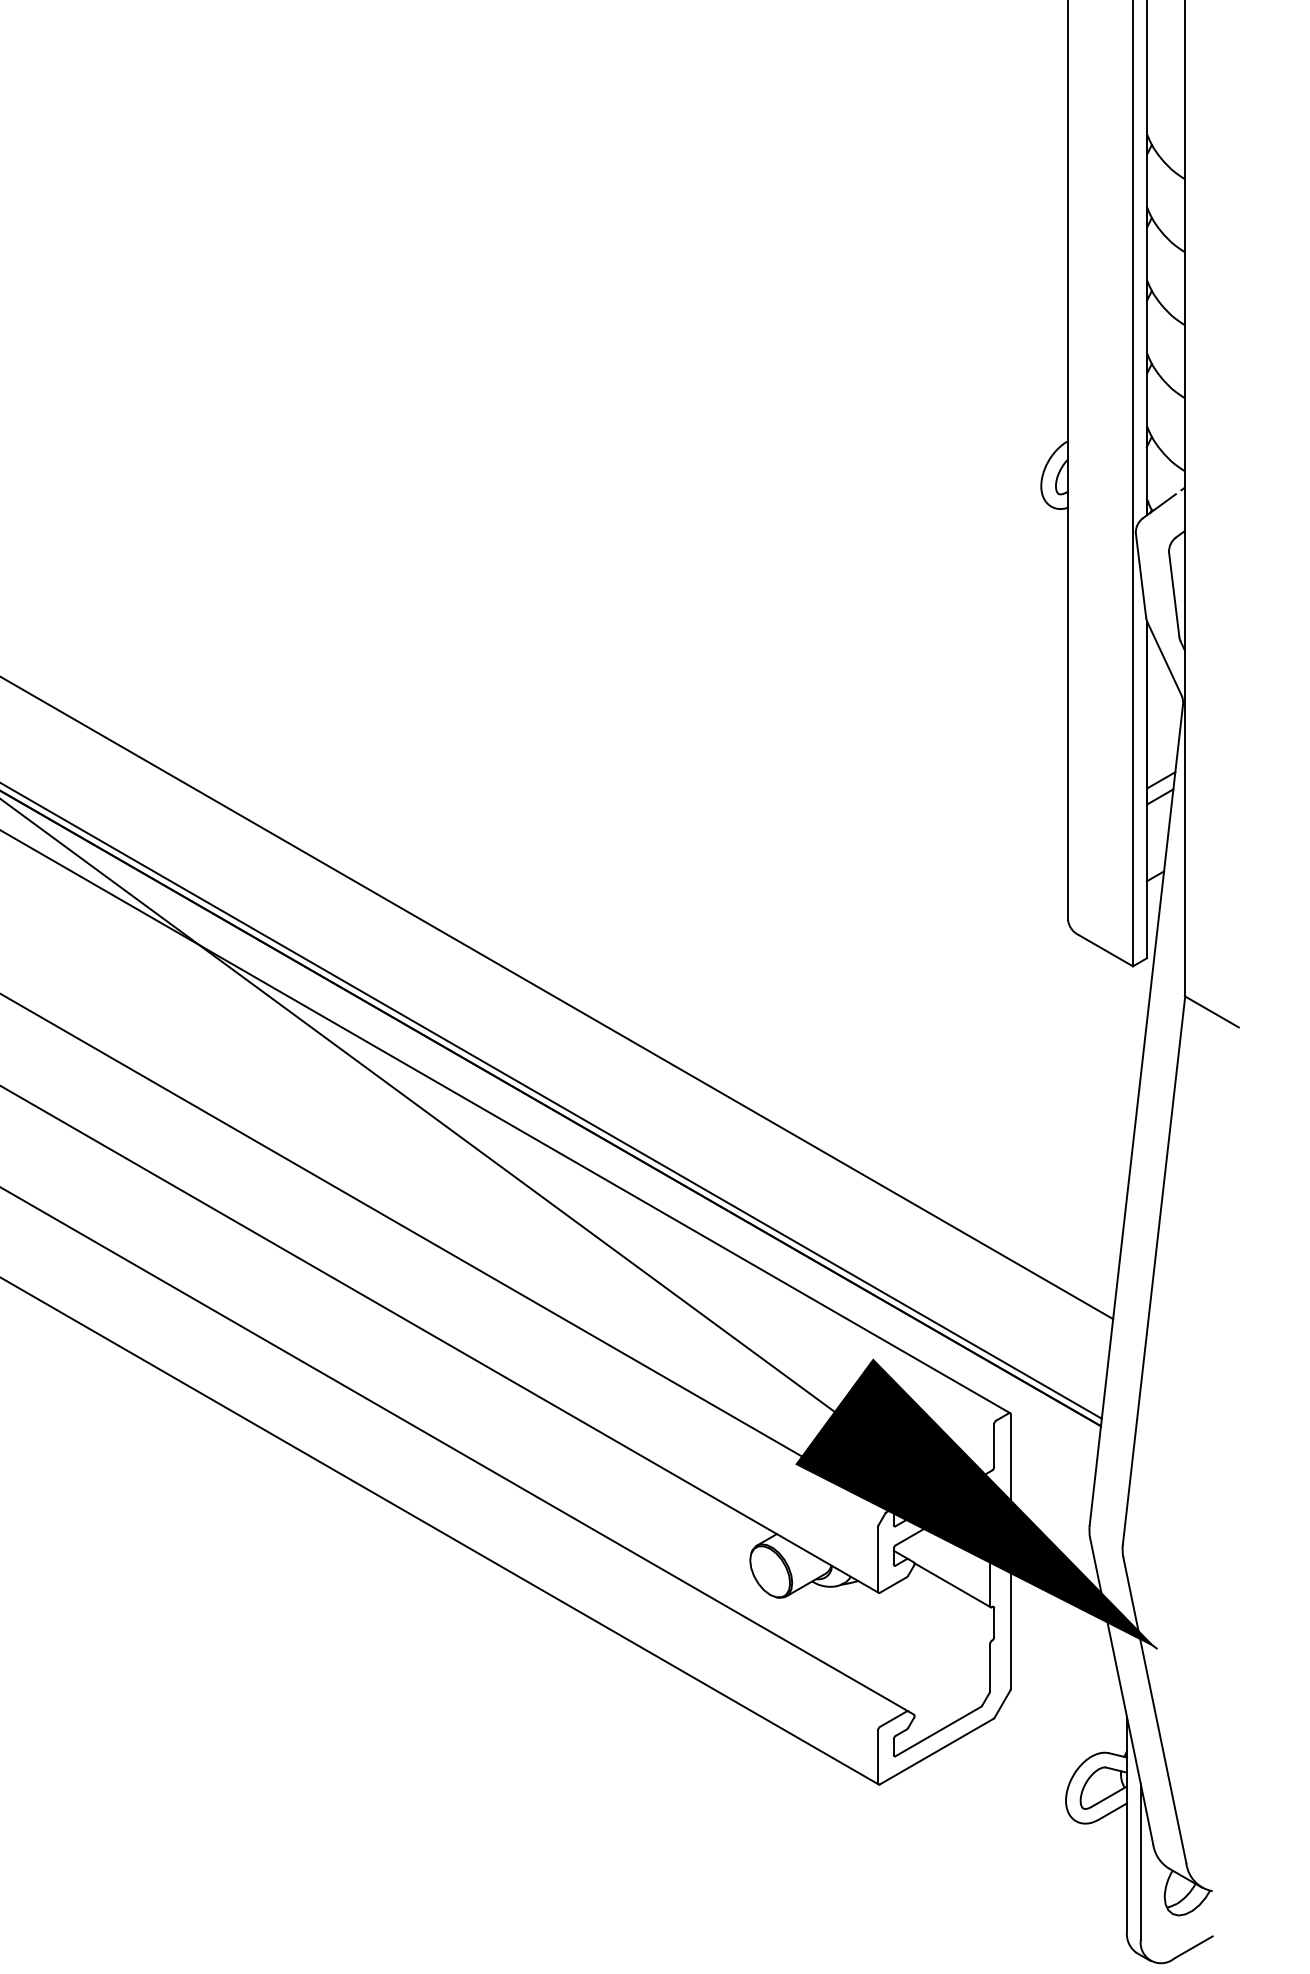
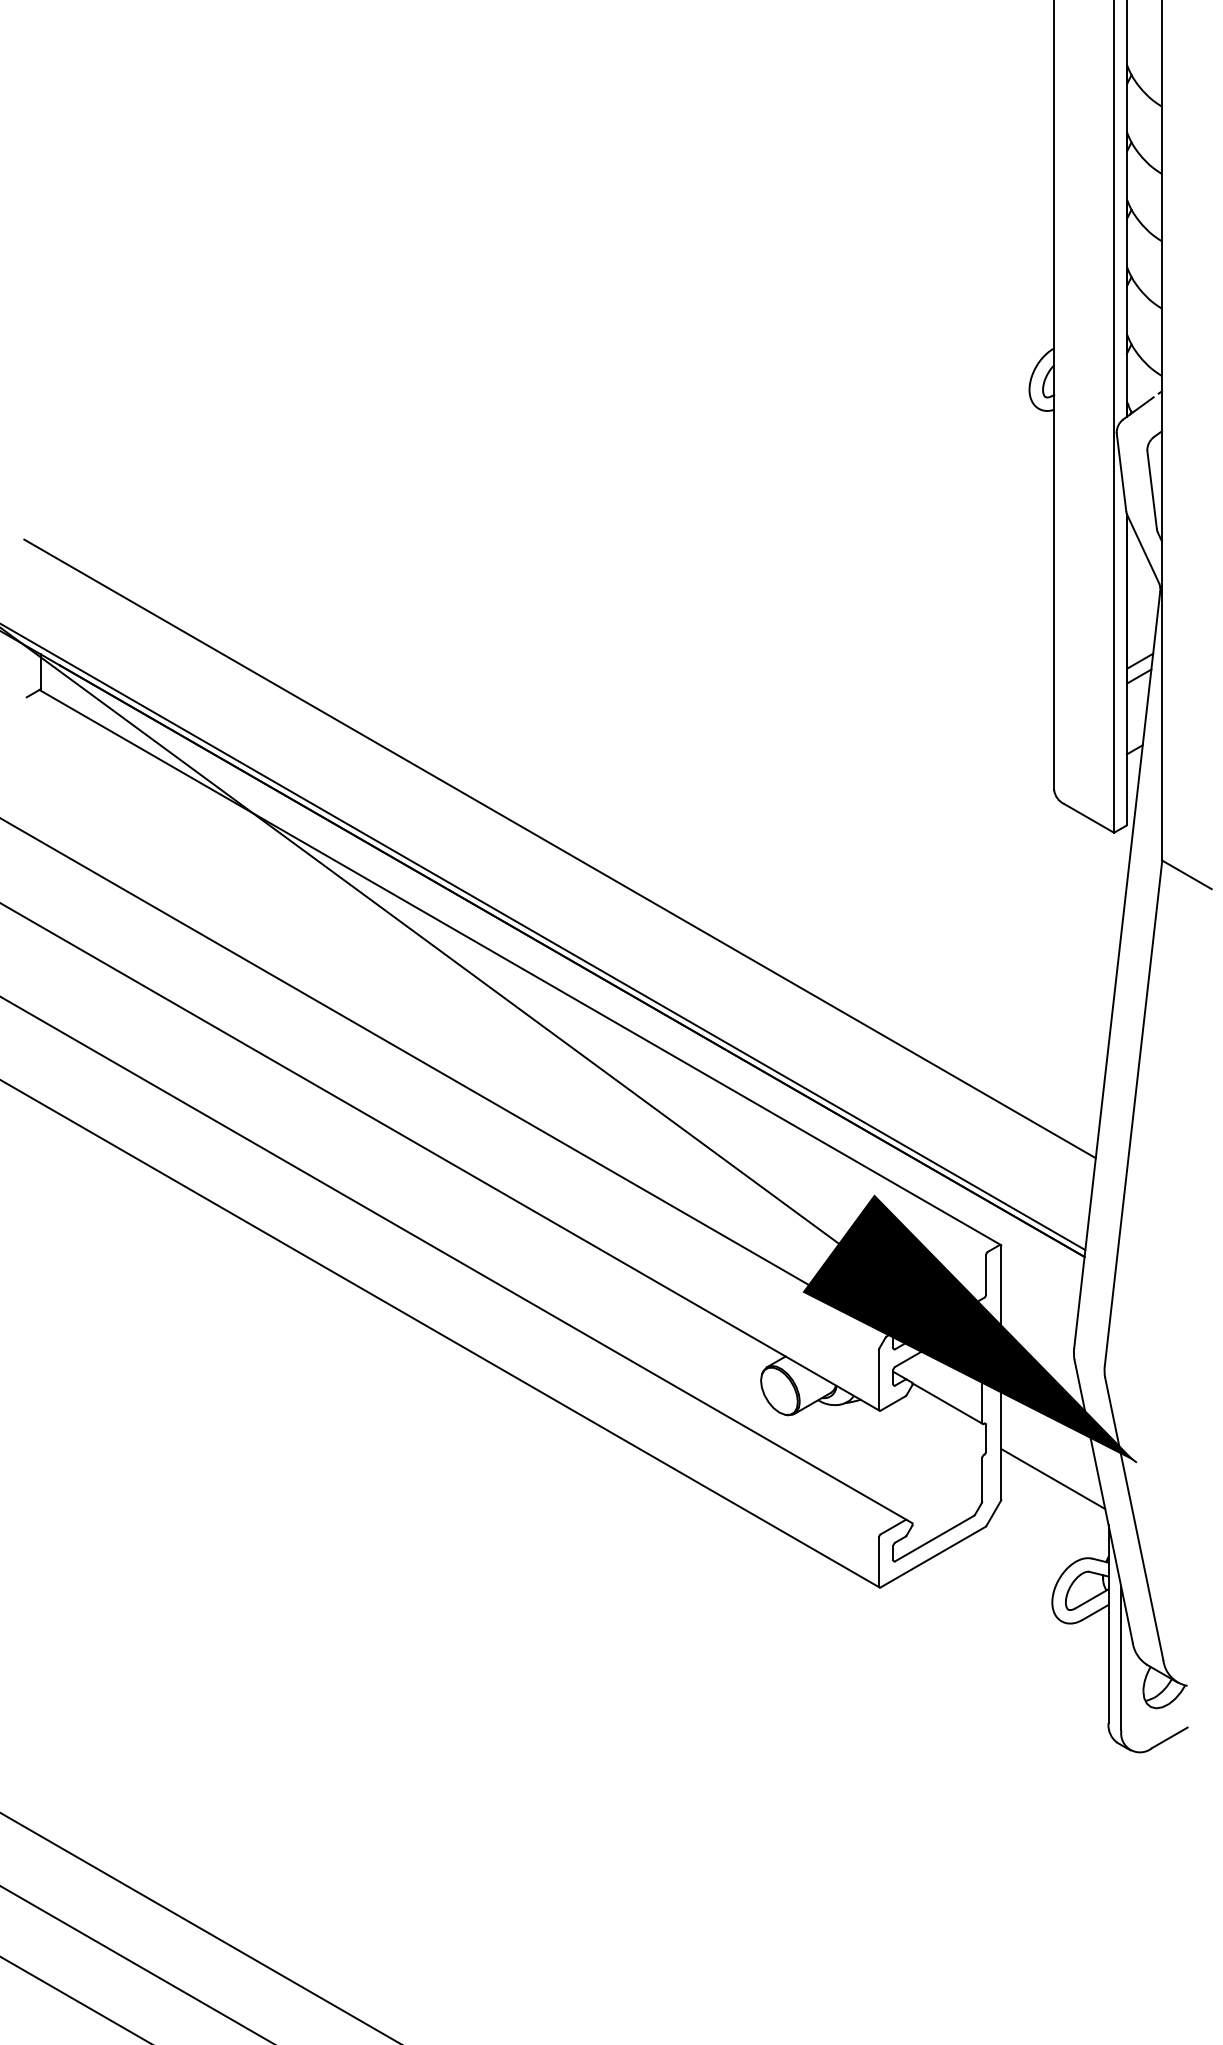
line: (1067, 1667) -> (1053, 1479), added

